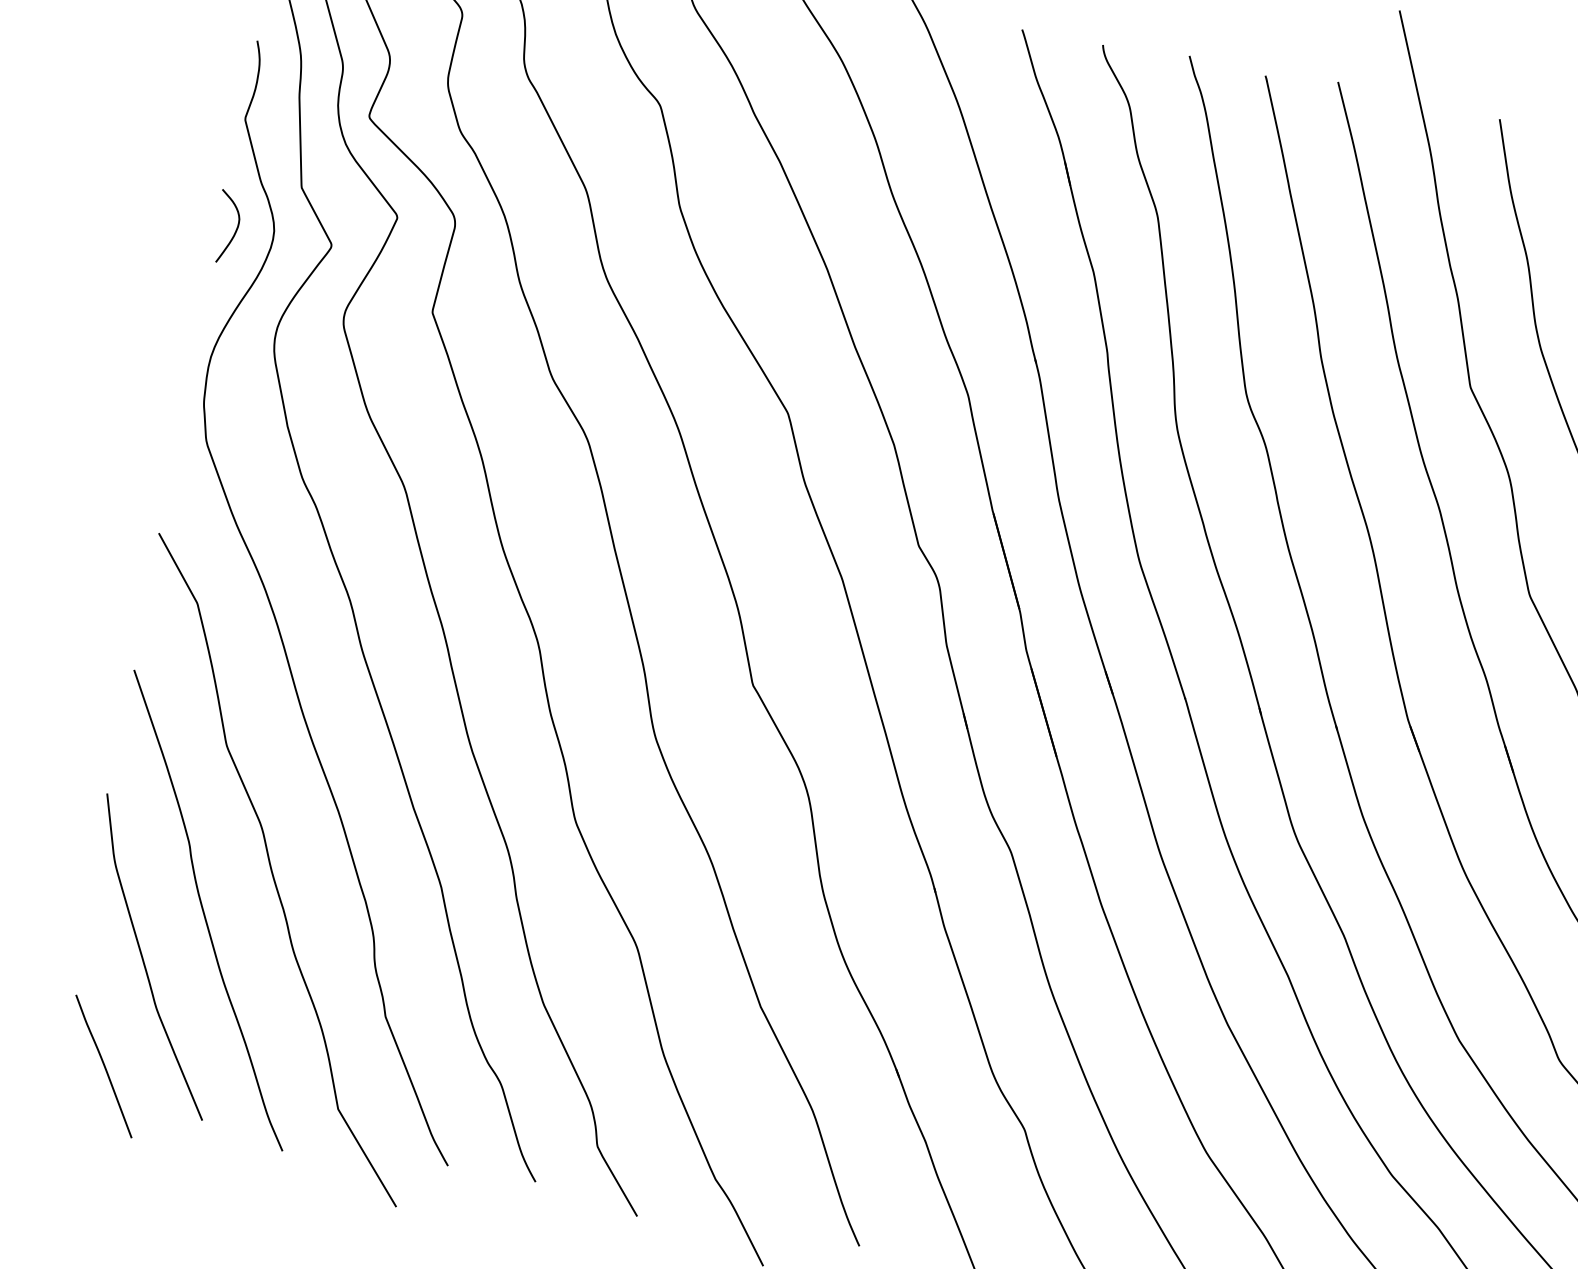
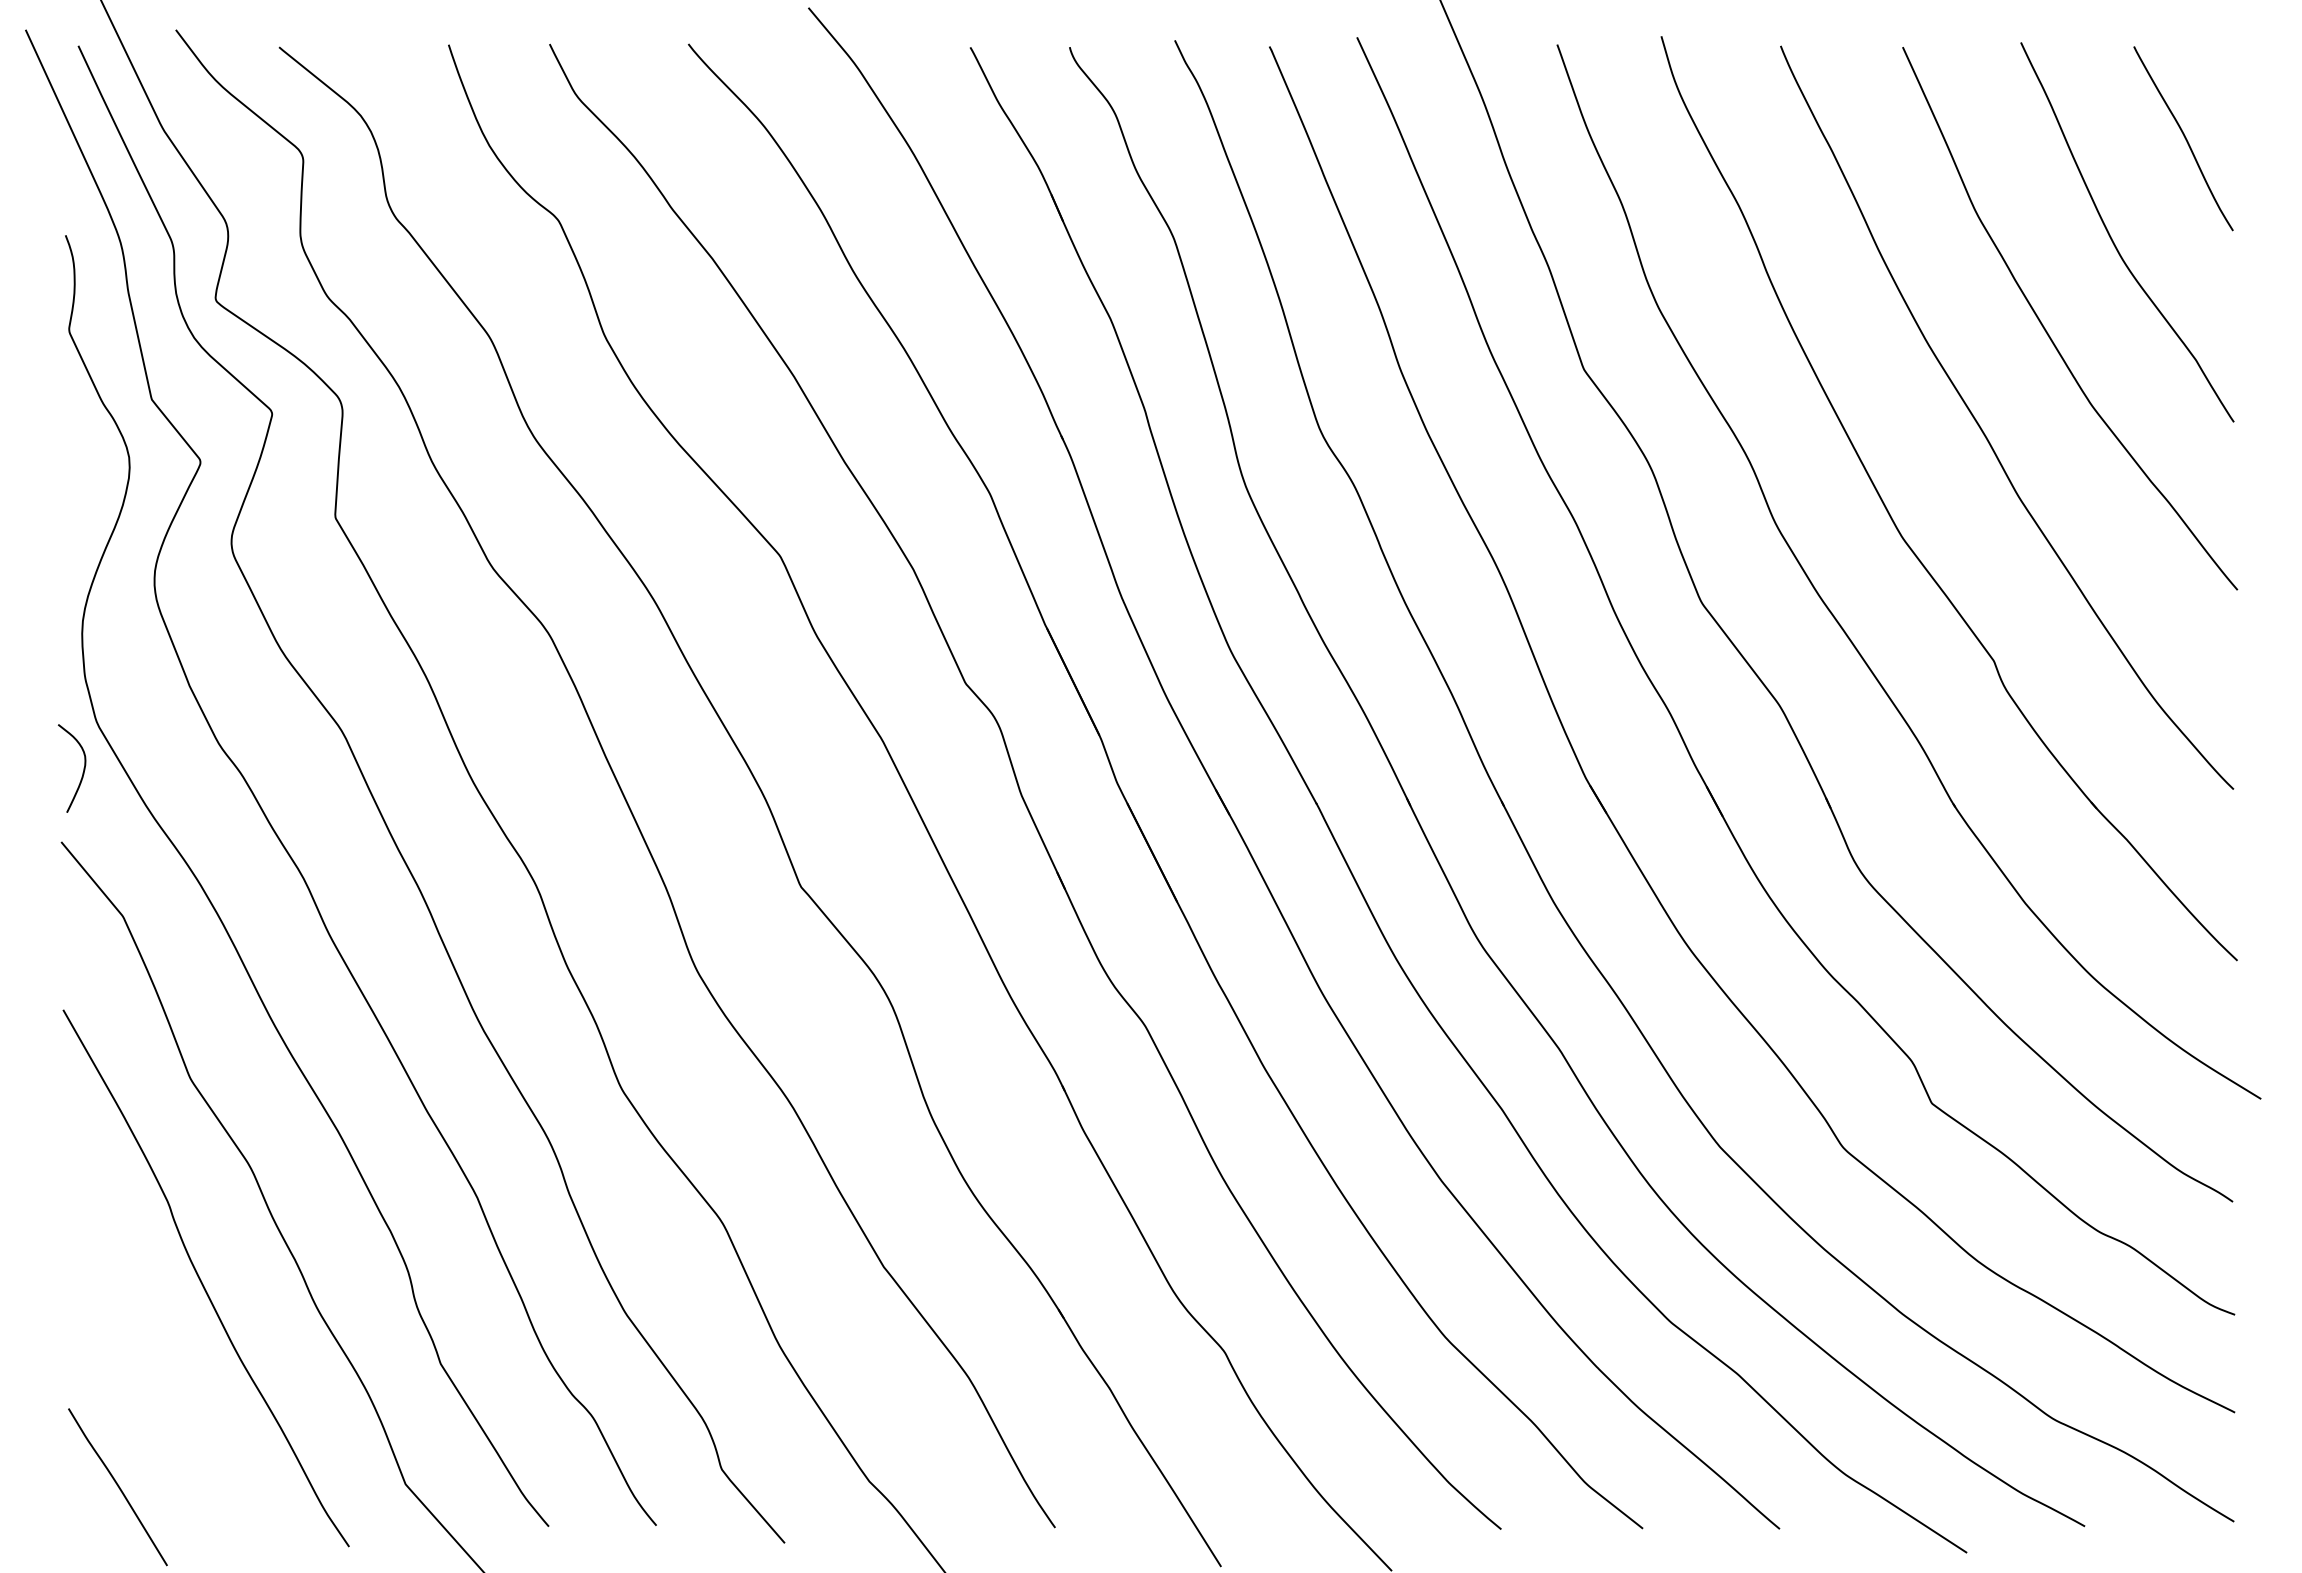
curve: (234, 232) -> (82, 772), moved
curve: (143, 958) -> (140, 1350), removed

